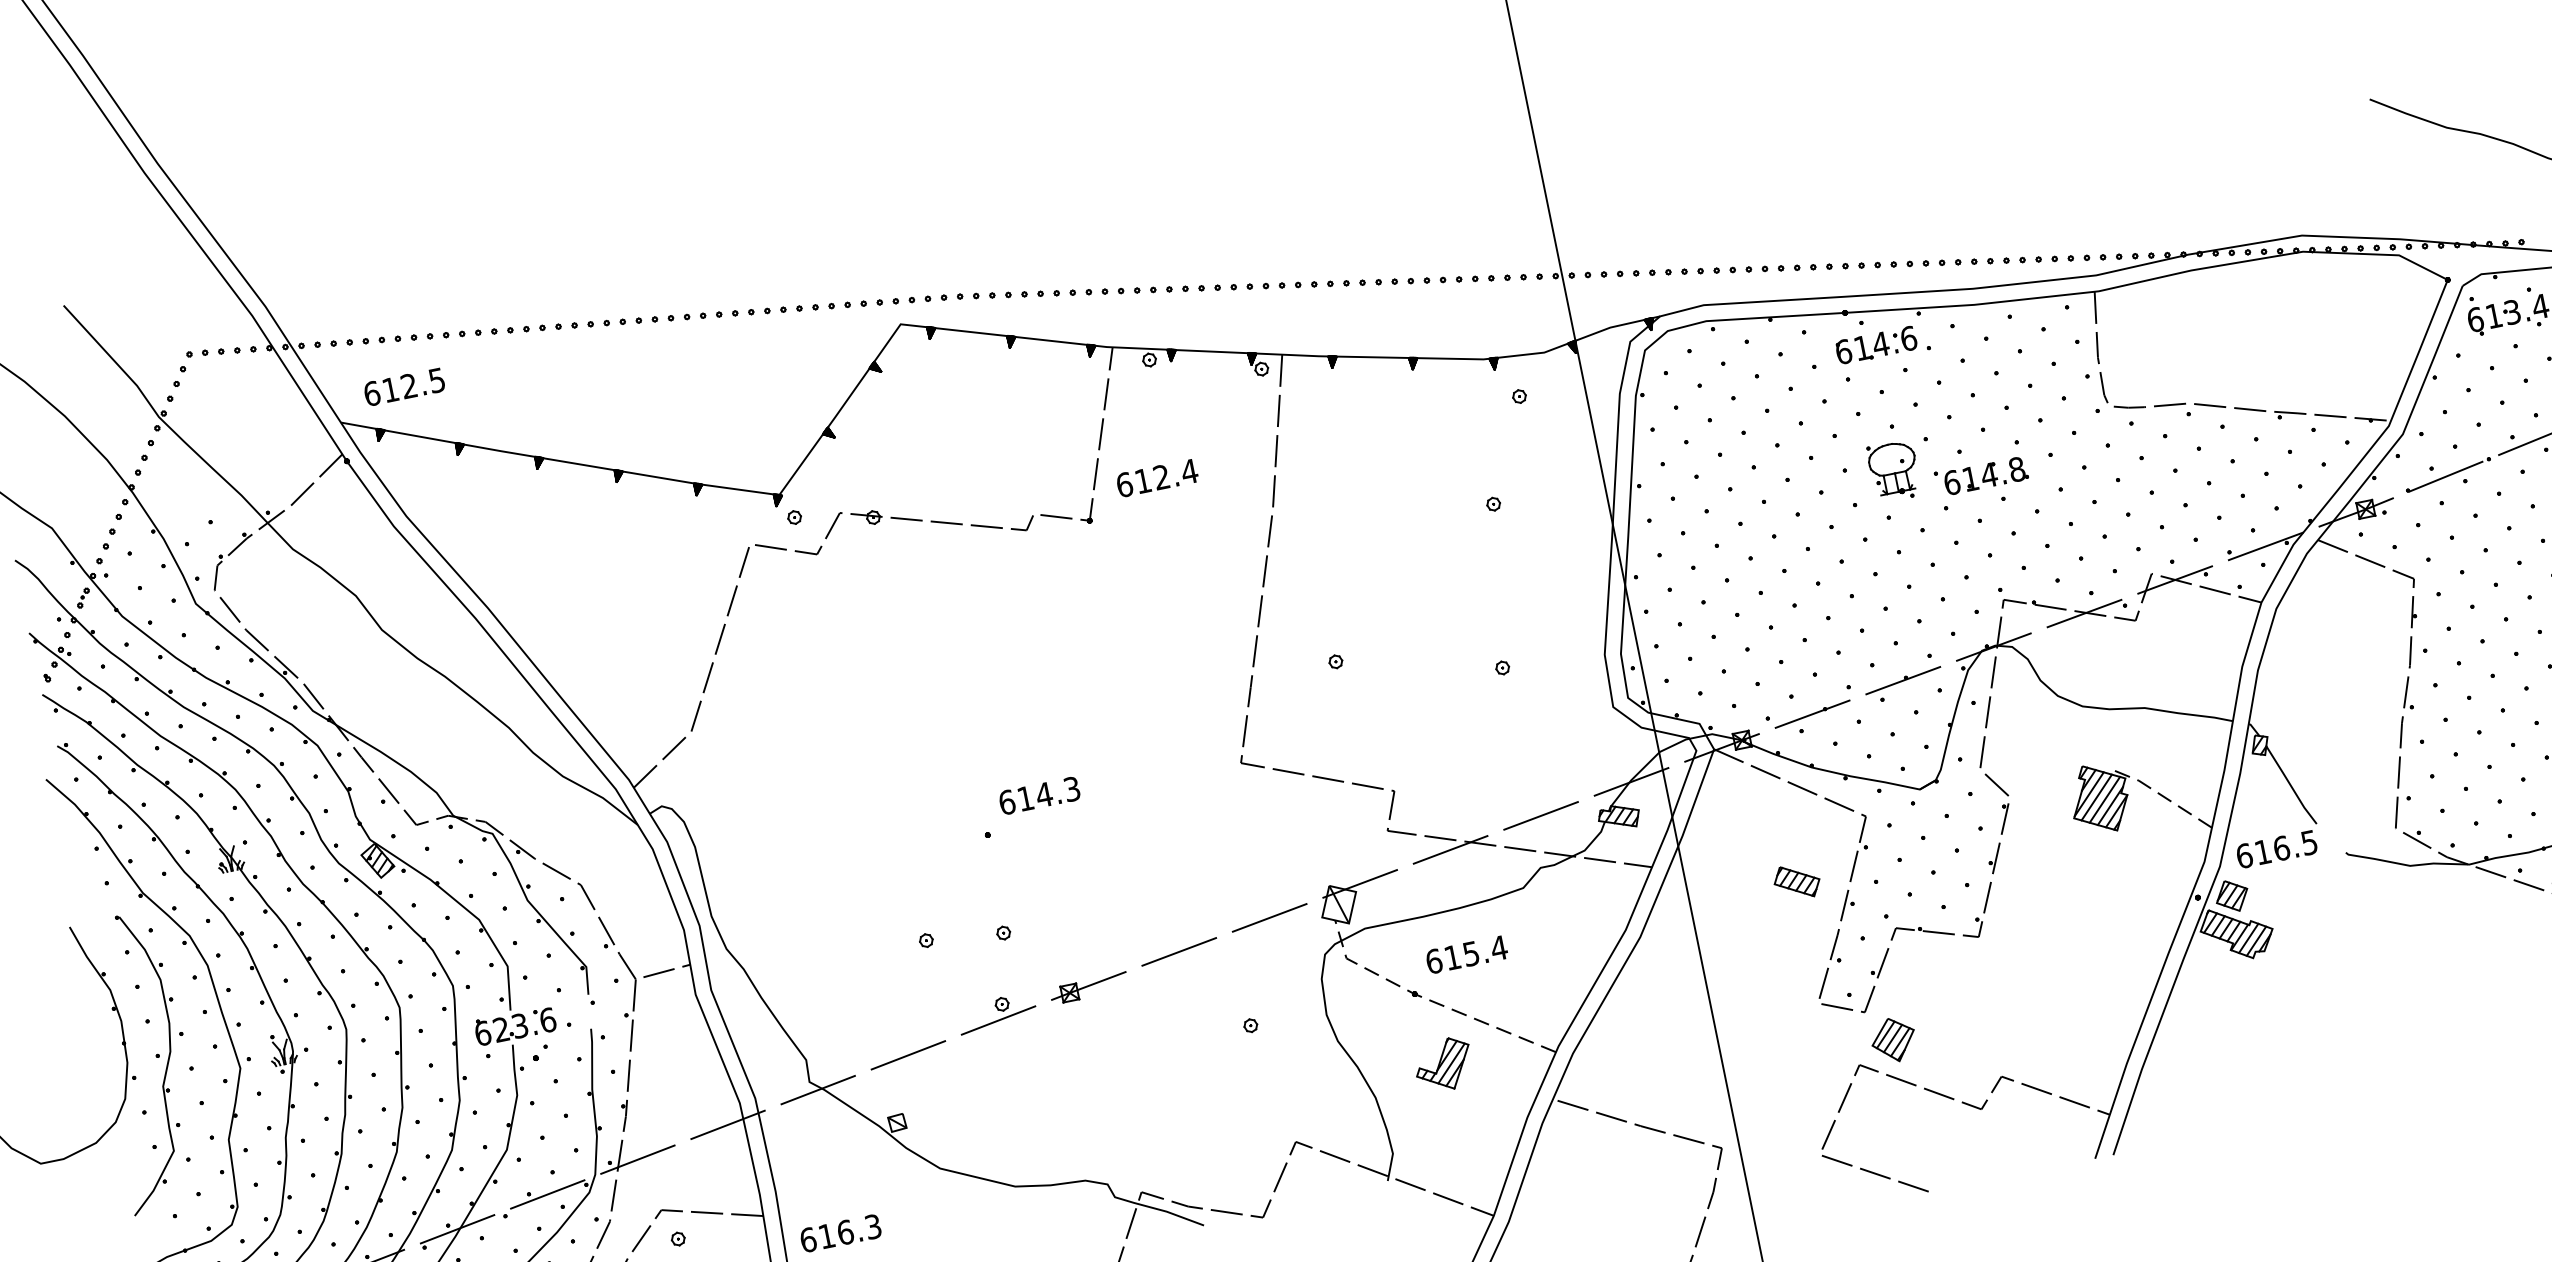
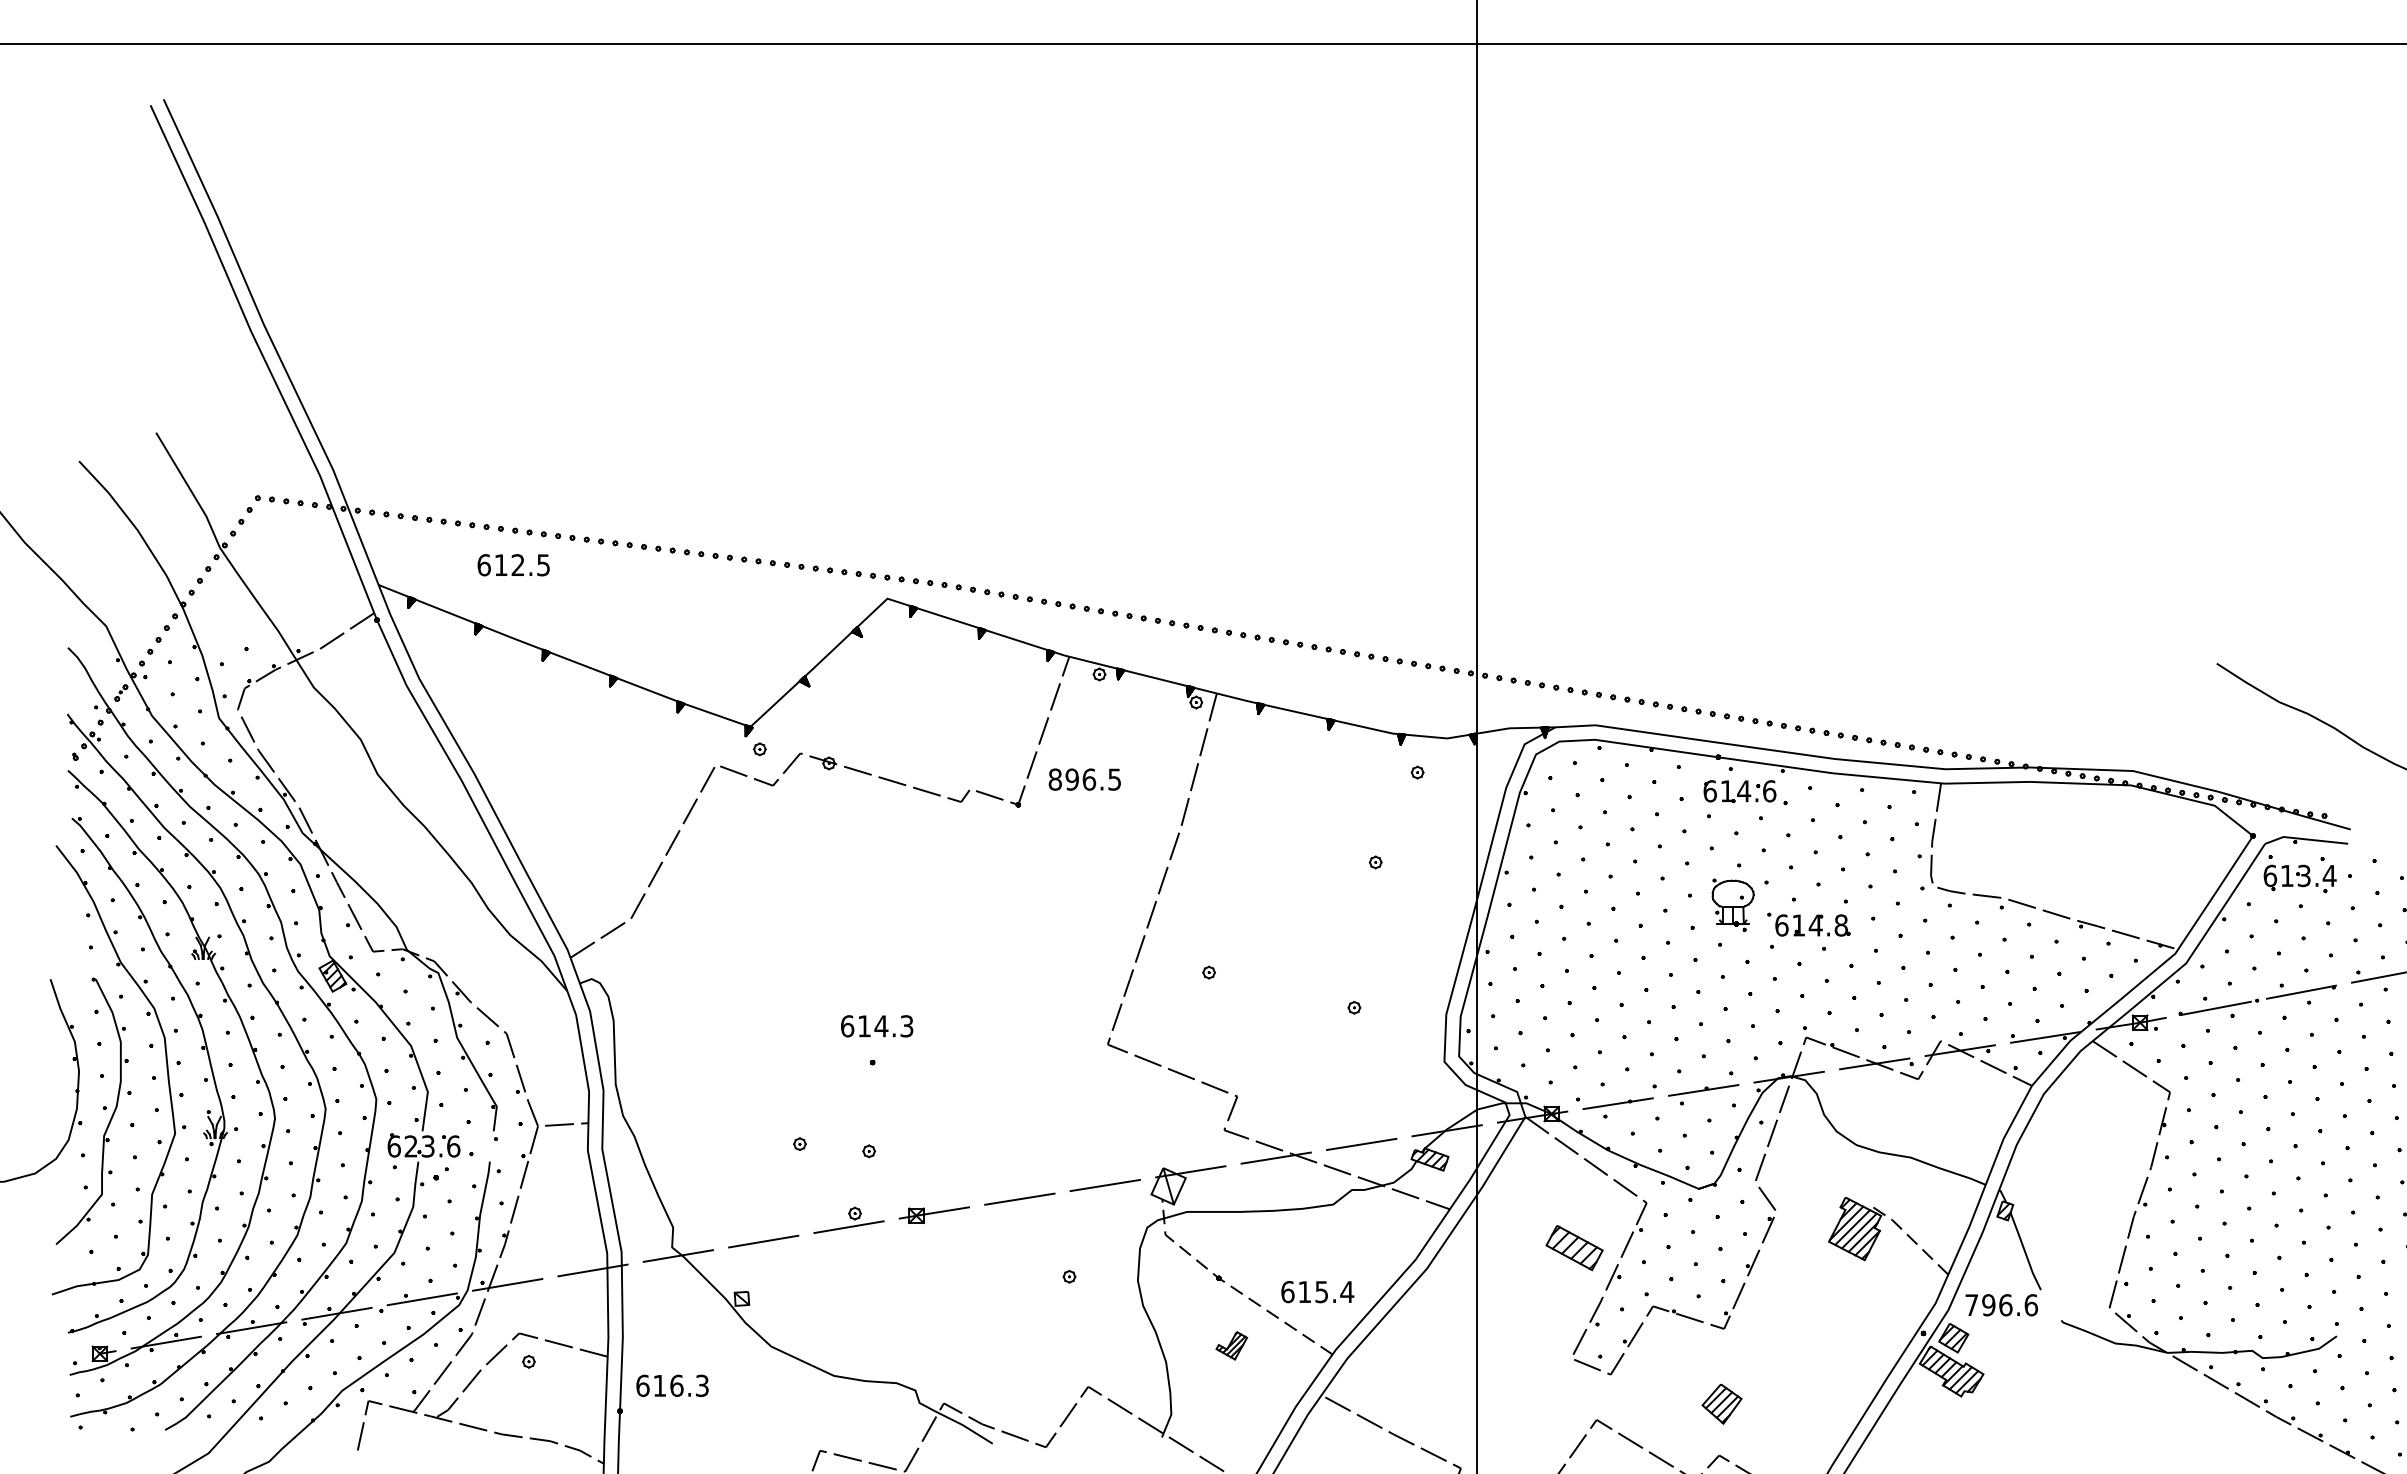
text: (404, 387) -> (513, 565), moved
text: (1156, 478) -> (1084, 779), 612.4 -> 896.5
text: (1040, 795) -> (877, 1026), moved
text: (2277, 849) -> (2001, 1305), 616.5 -> 796.6
part: (1796, 881) -> (1574, 1247), size x1.4
text: (1466, 955) -> (1317, 1292), moved
part: (1892, 1039) -> (1721, 1403), moved
part: (1443, 1064) -> (1231, 1345), size x0.6

